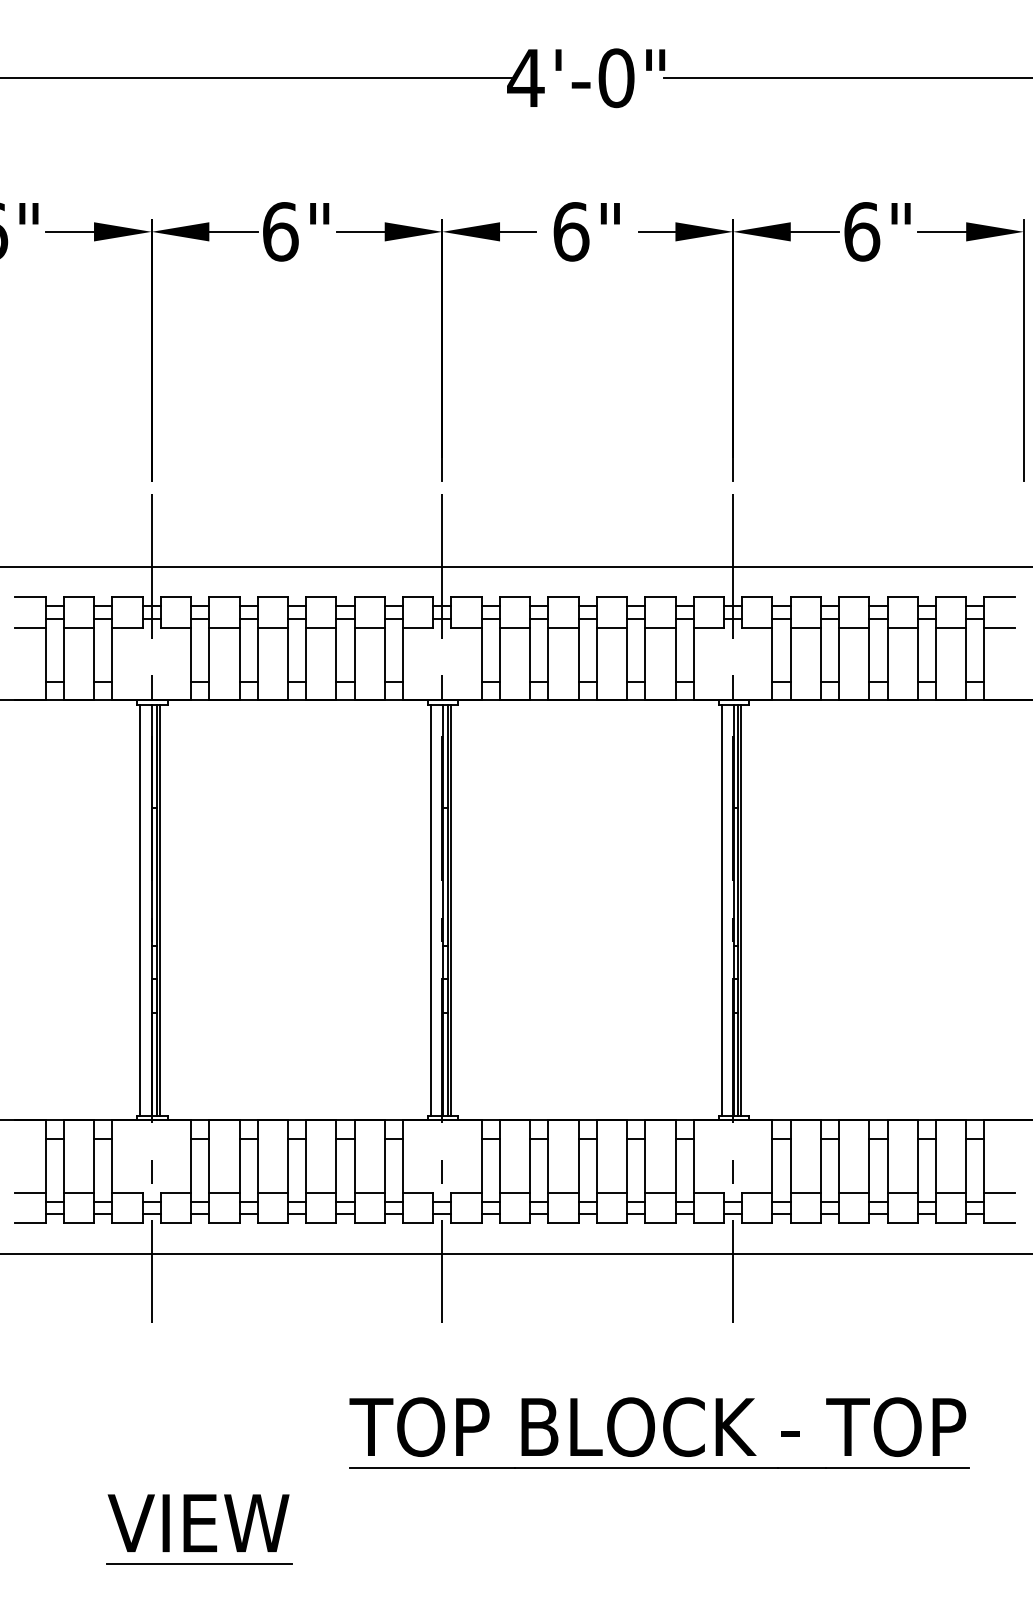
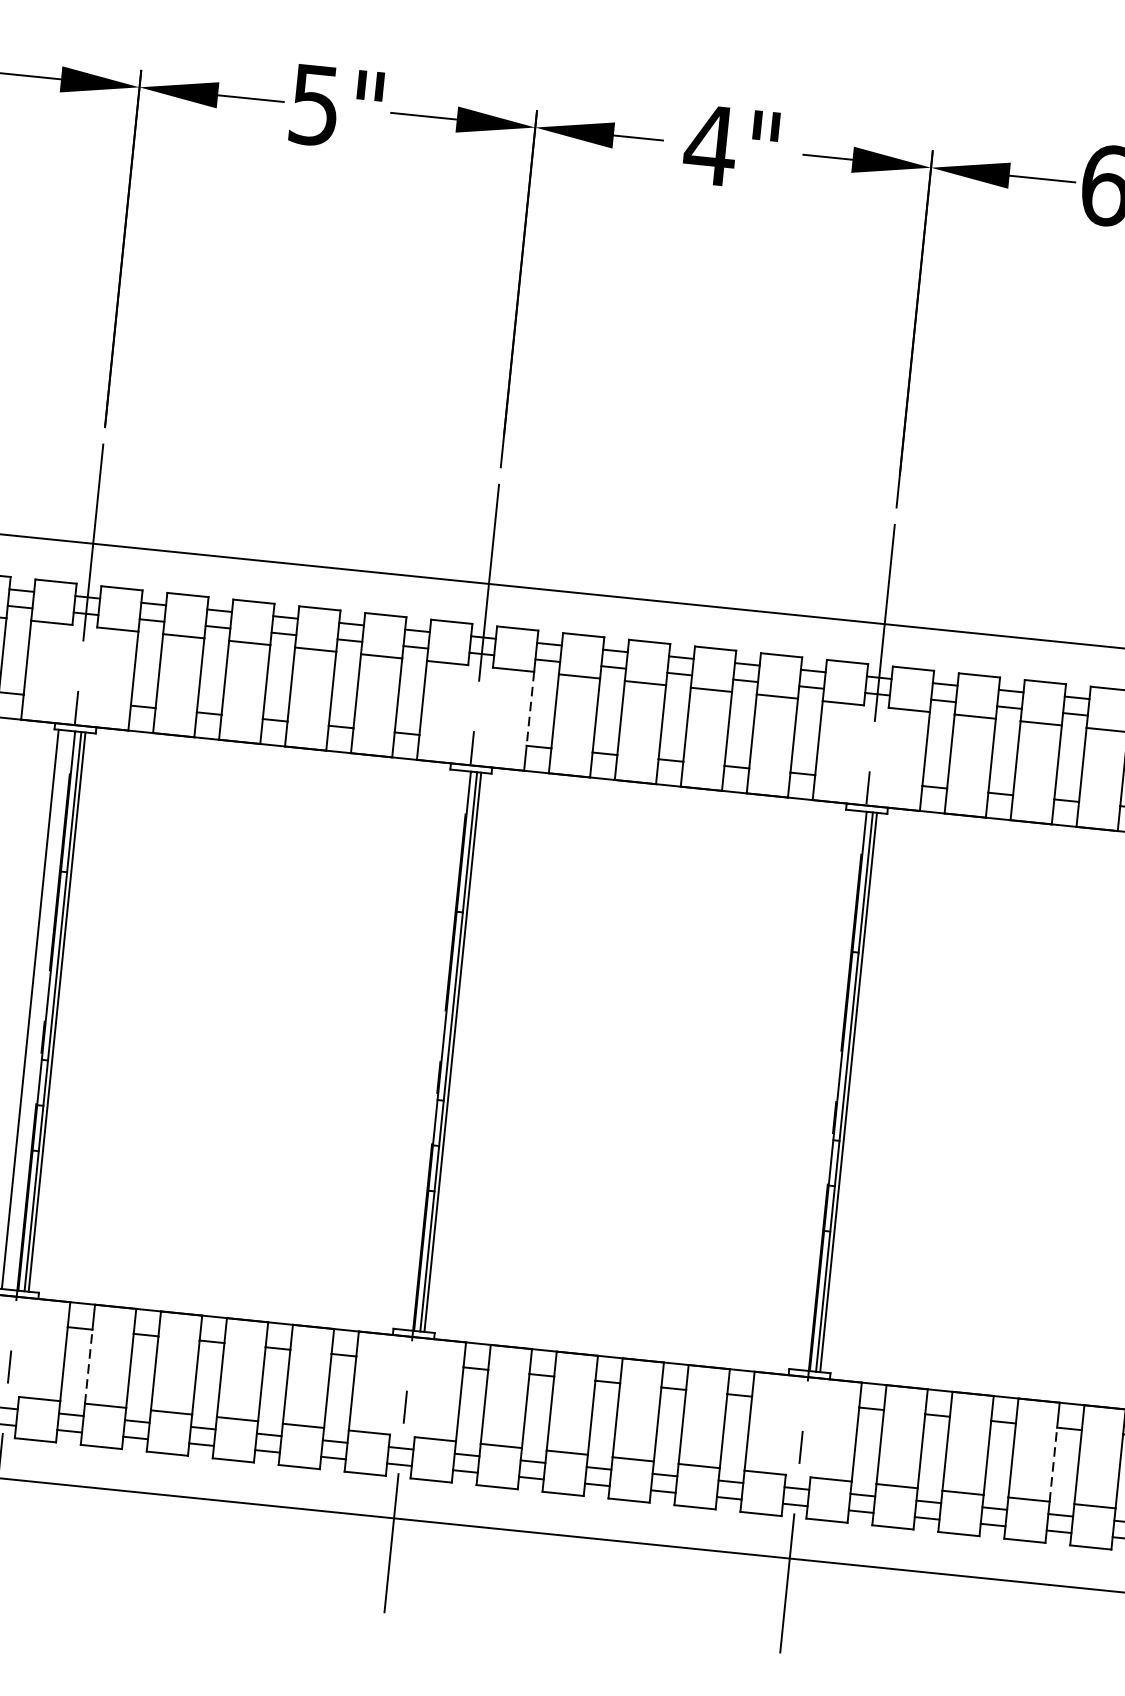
text: (280, 231) -> (314, 104), 6" -> 5"
text: (570, 231) -> (709, 144), 6" -> 4"
line: (481, 655) -> (529, 709), solid -> dashed
line: (431, 909) -> (426, 1048), removed
line: (721, 909) -> (821, 1088), removed
line: (209, 1165) -> (89, 1366), solid -> dashed
line: (917, 1165) -> (1052, 1464), solid -> dashed

